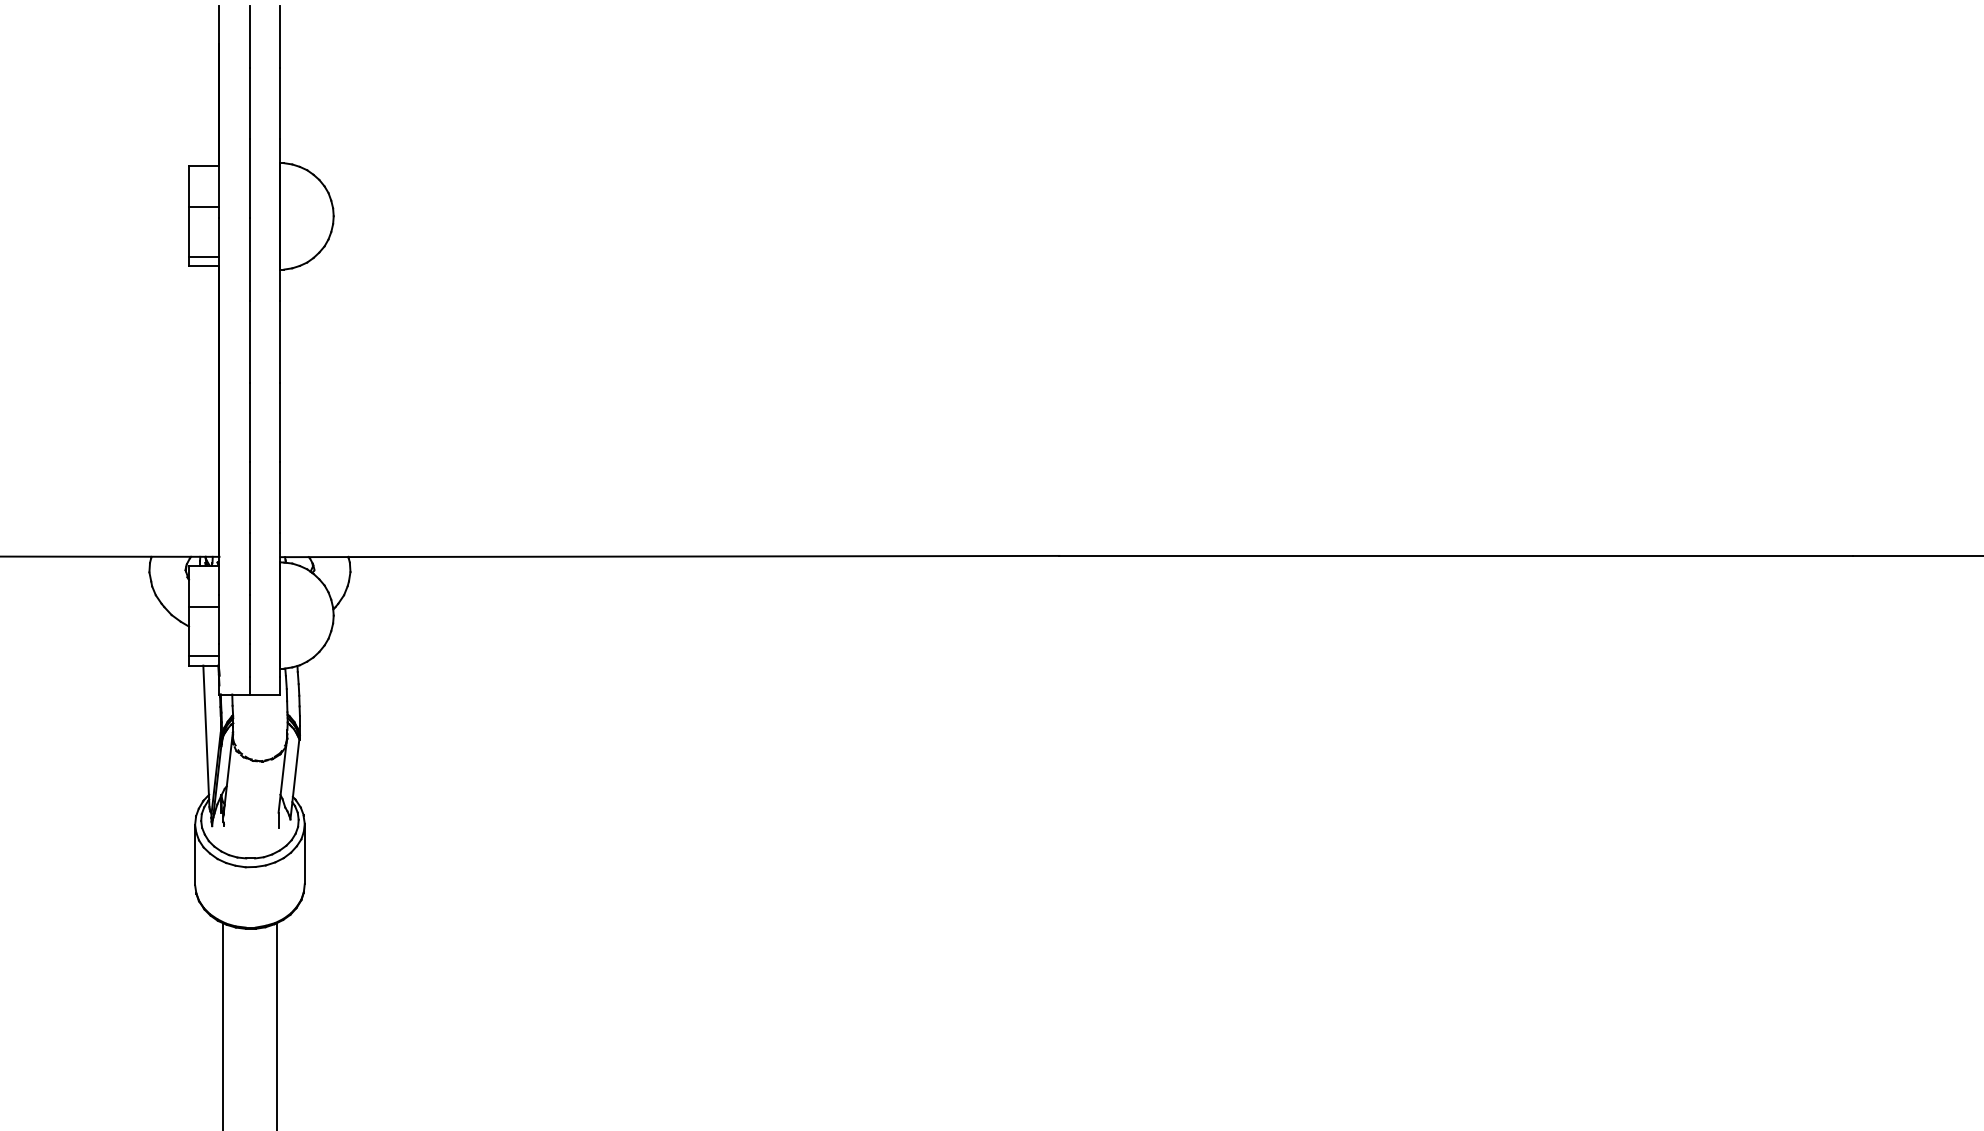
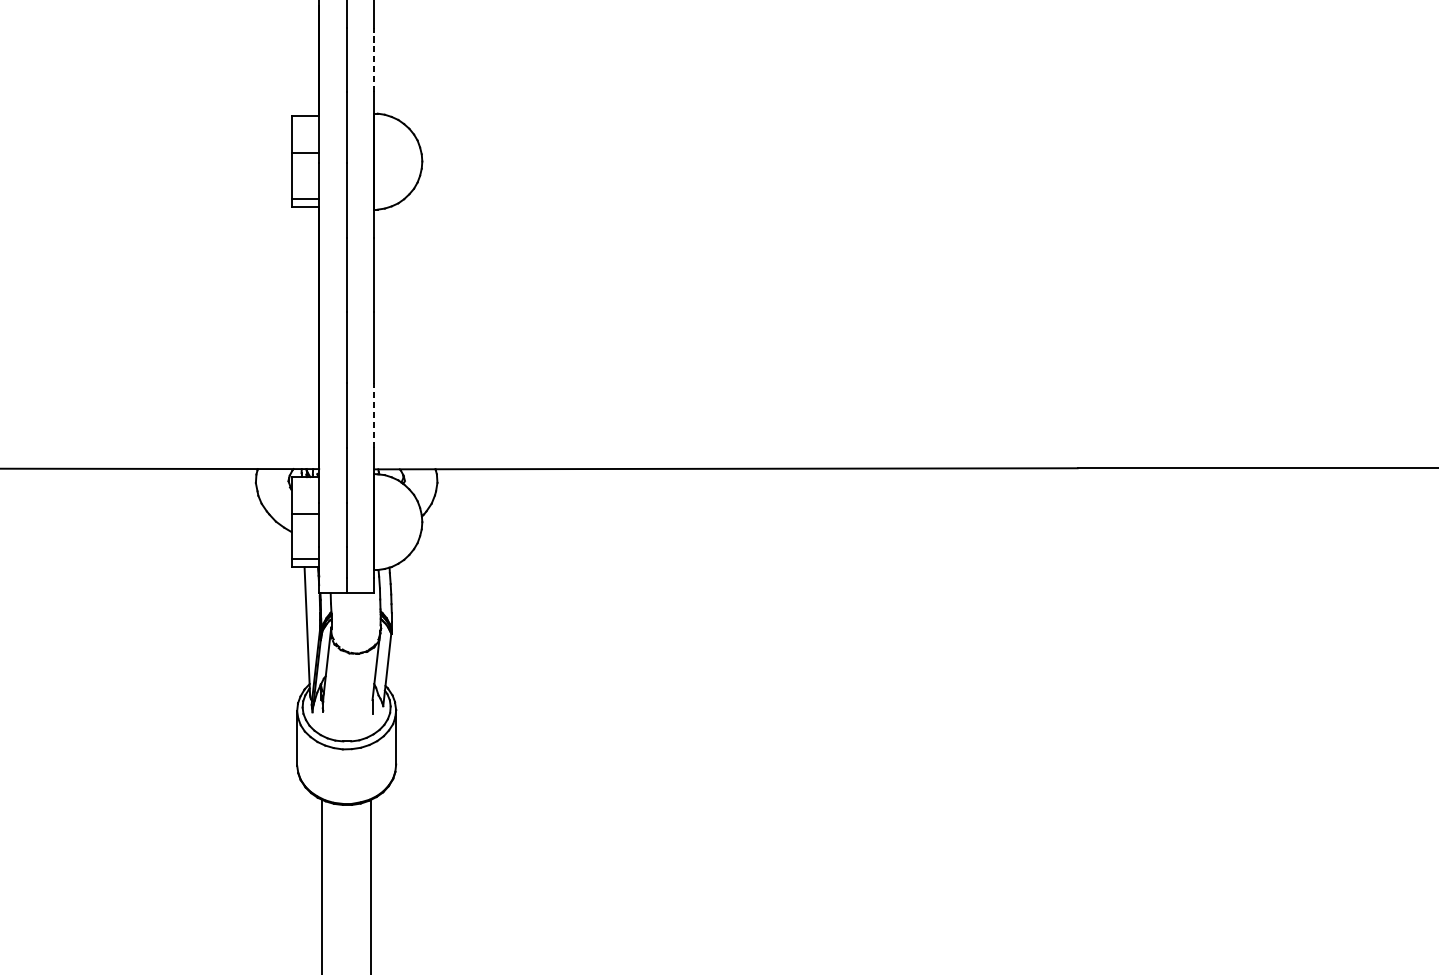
line: (280, 103) -> (374, 59), solid -> dashed
line: (280, 497) -> (374, 415), solid -> dashed

